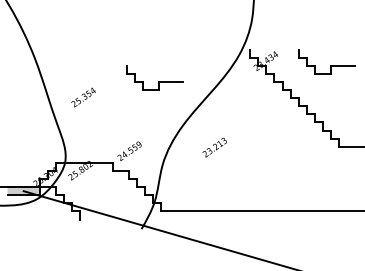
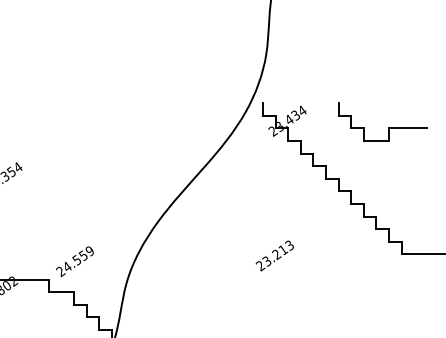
part: (154, 77) -> (113, 146), removed
text: (214, 147) -> (274, 255), moved

